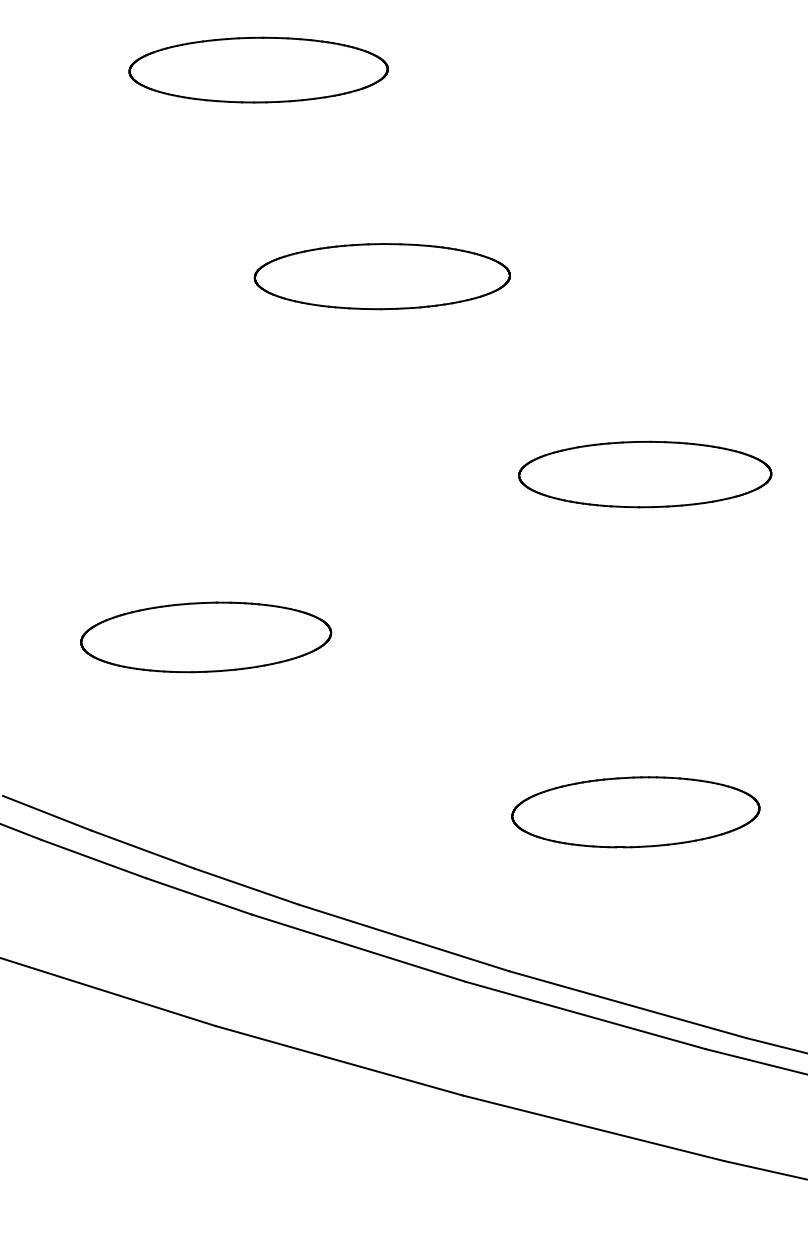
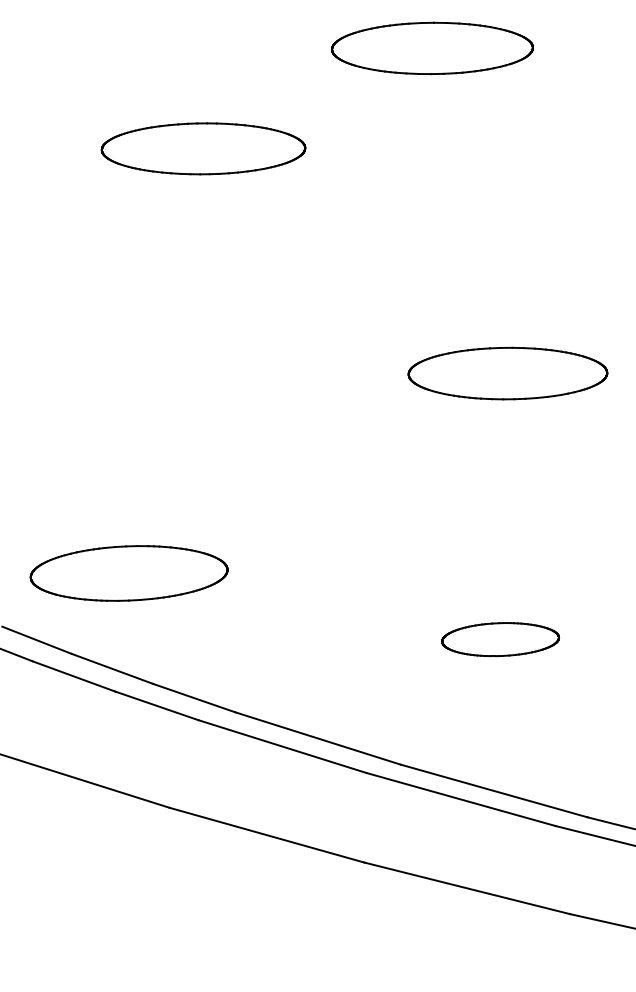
part: (258, 69) -> (203, 148), moved
part: (381, 276) -> (431, 48), moved
part: (206, 637) -> (129, 573), moved
part: (635, 812) -> (500, 639), size x0.6

